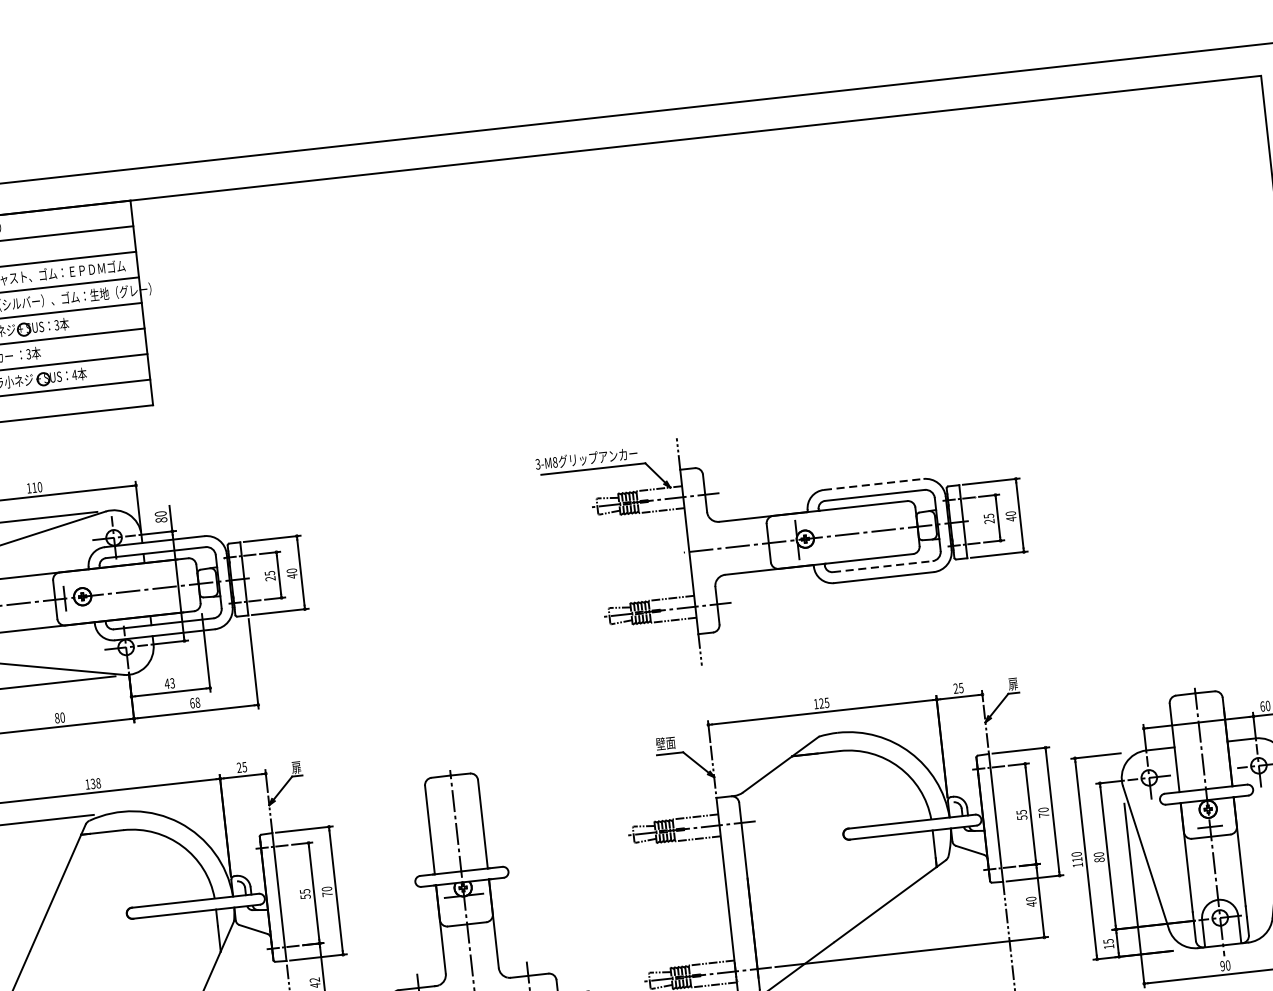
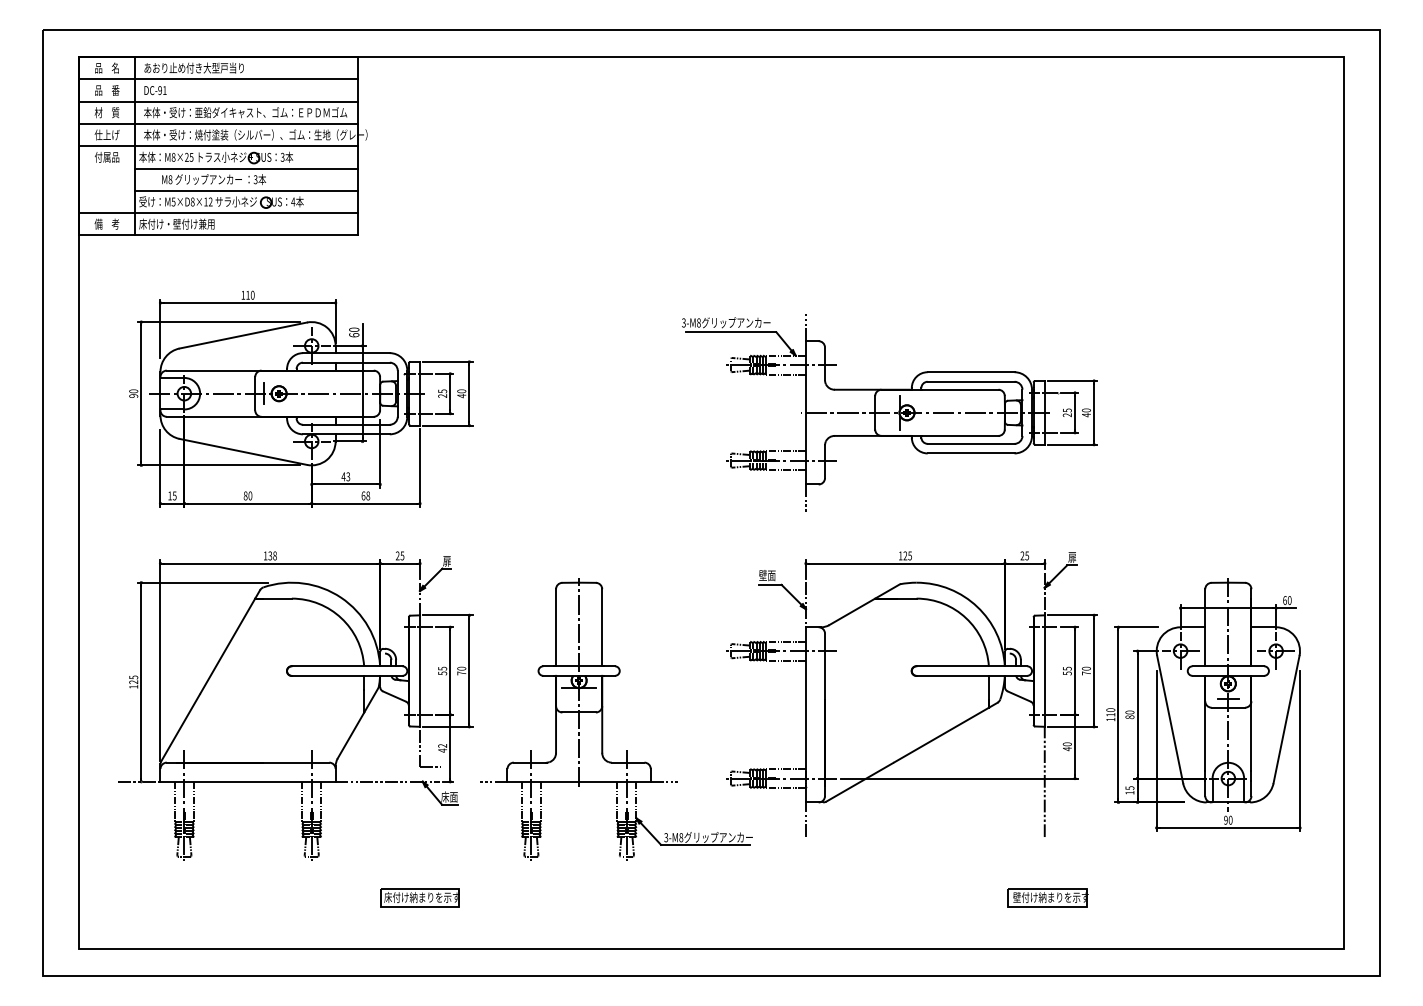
line: (874, 484) -> (971, 372), dashed -> solid
text: (161, 520) -> (354, 335), 80 -> 60
line: (883, 566) -> (971, 443), dashed -> solid

